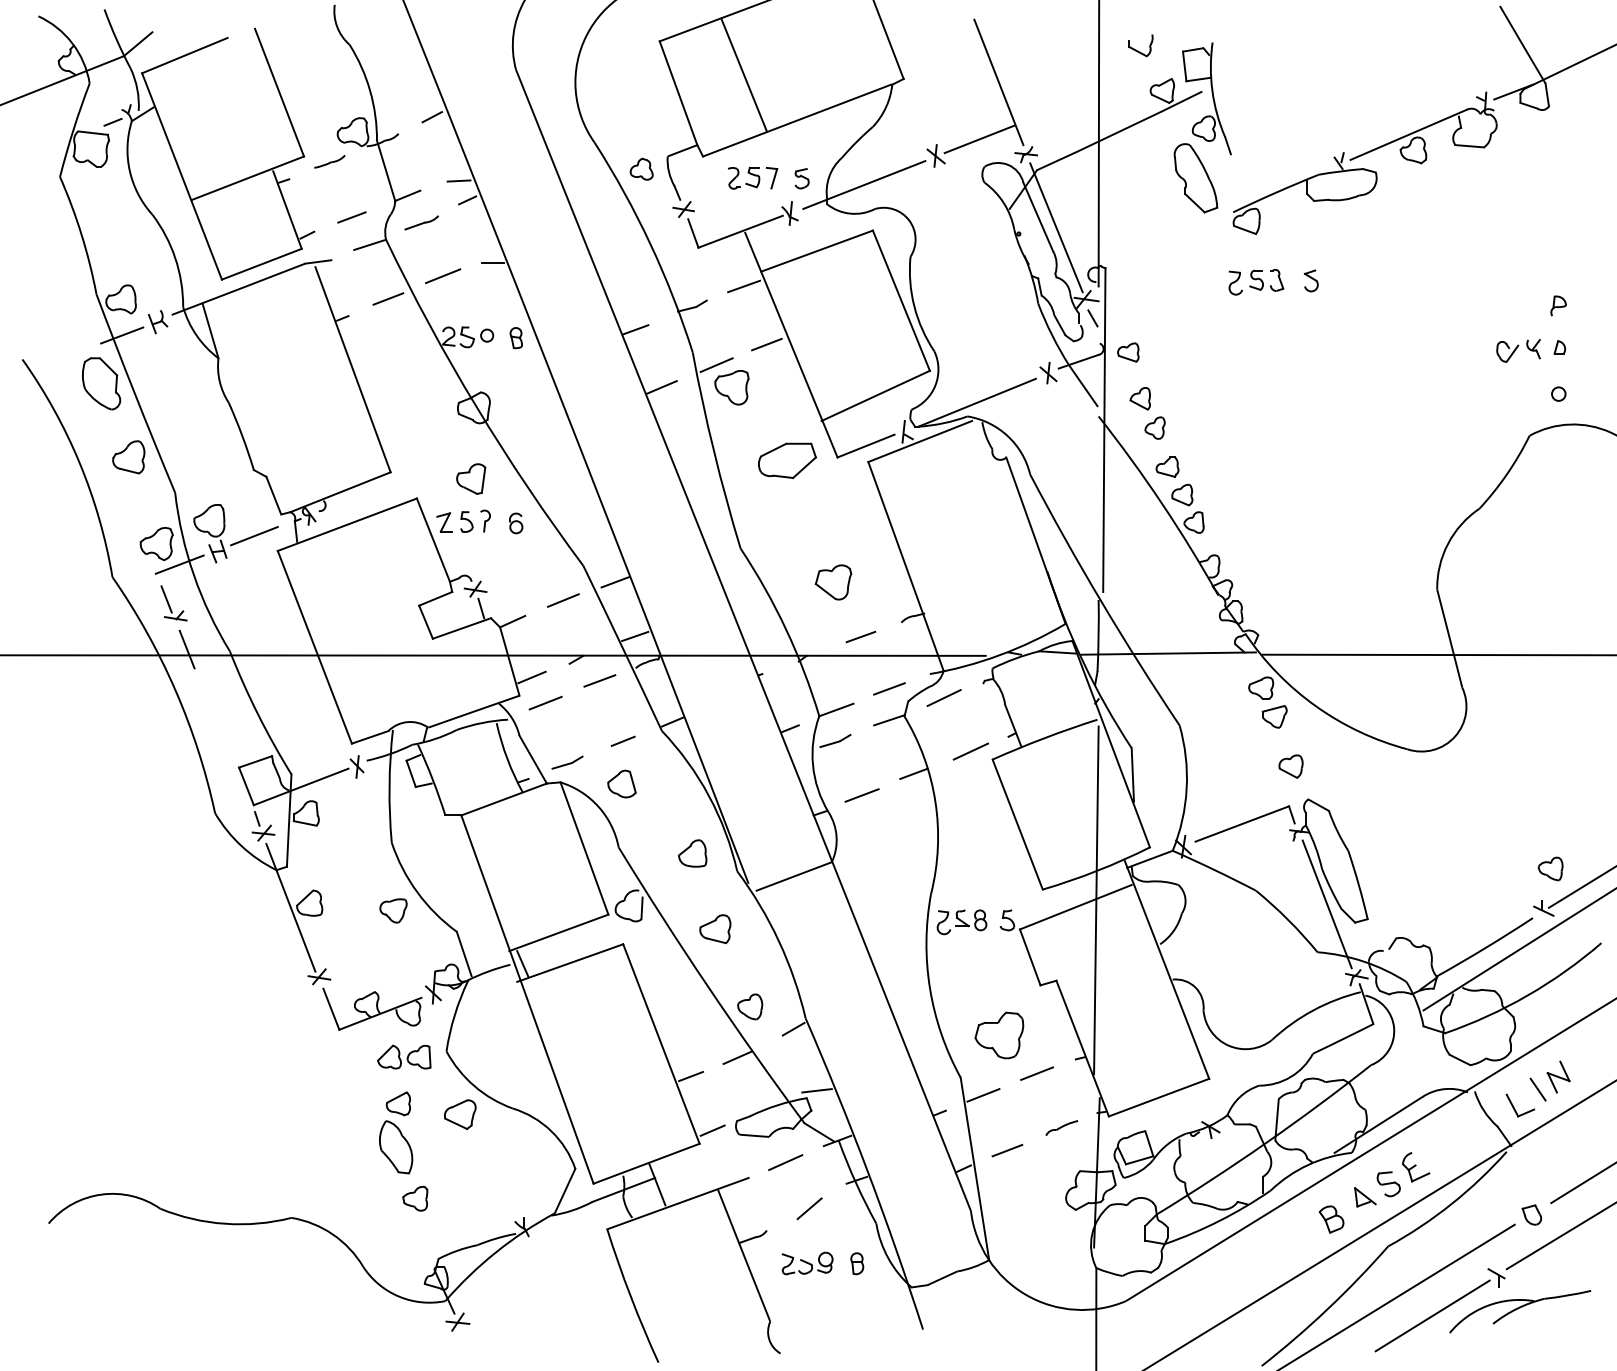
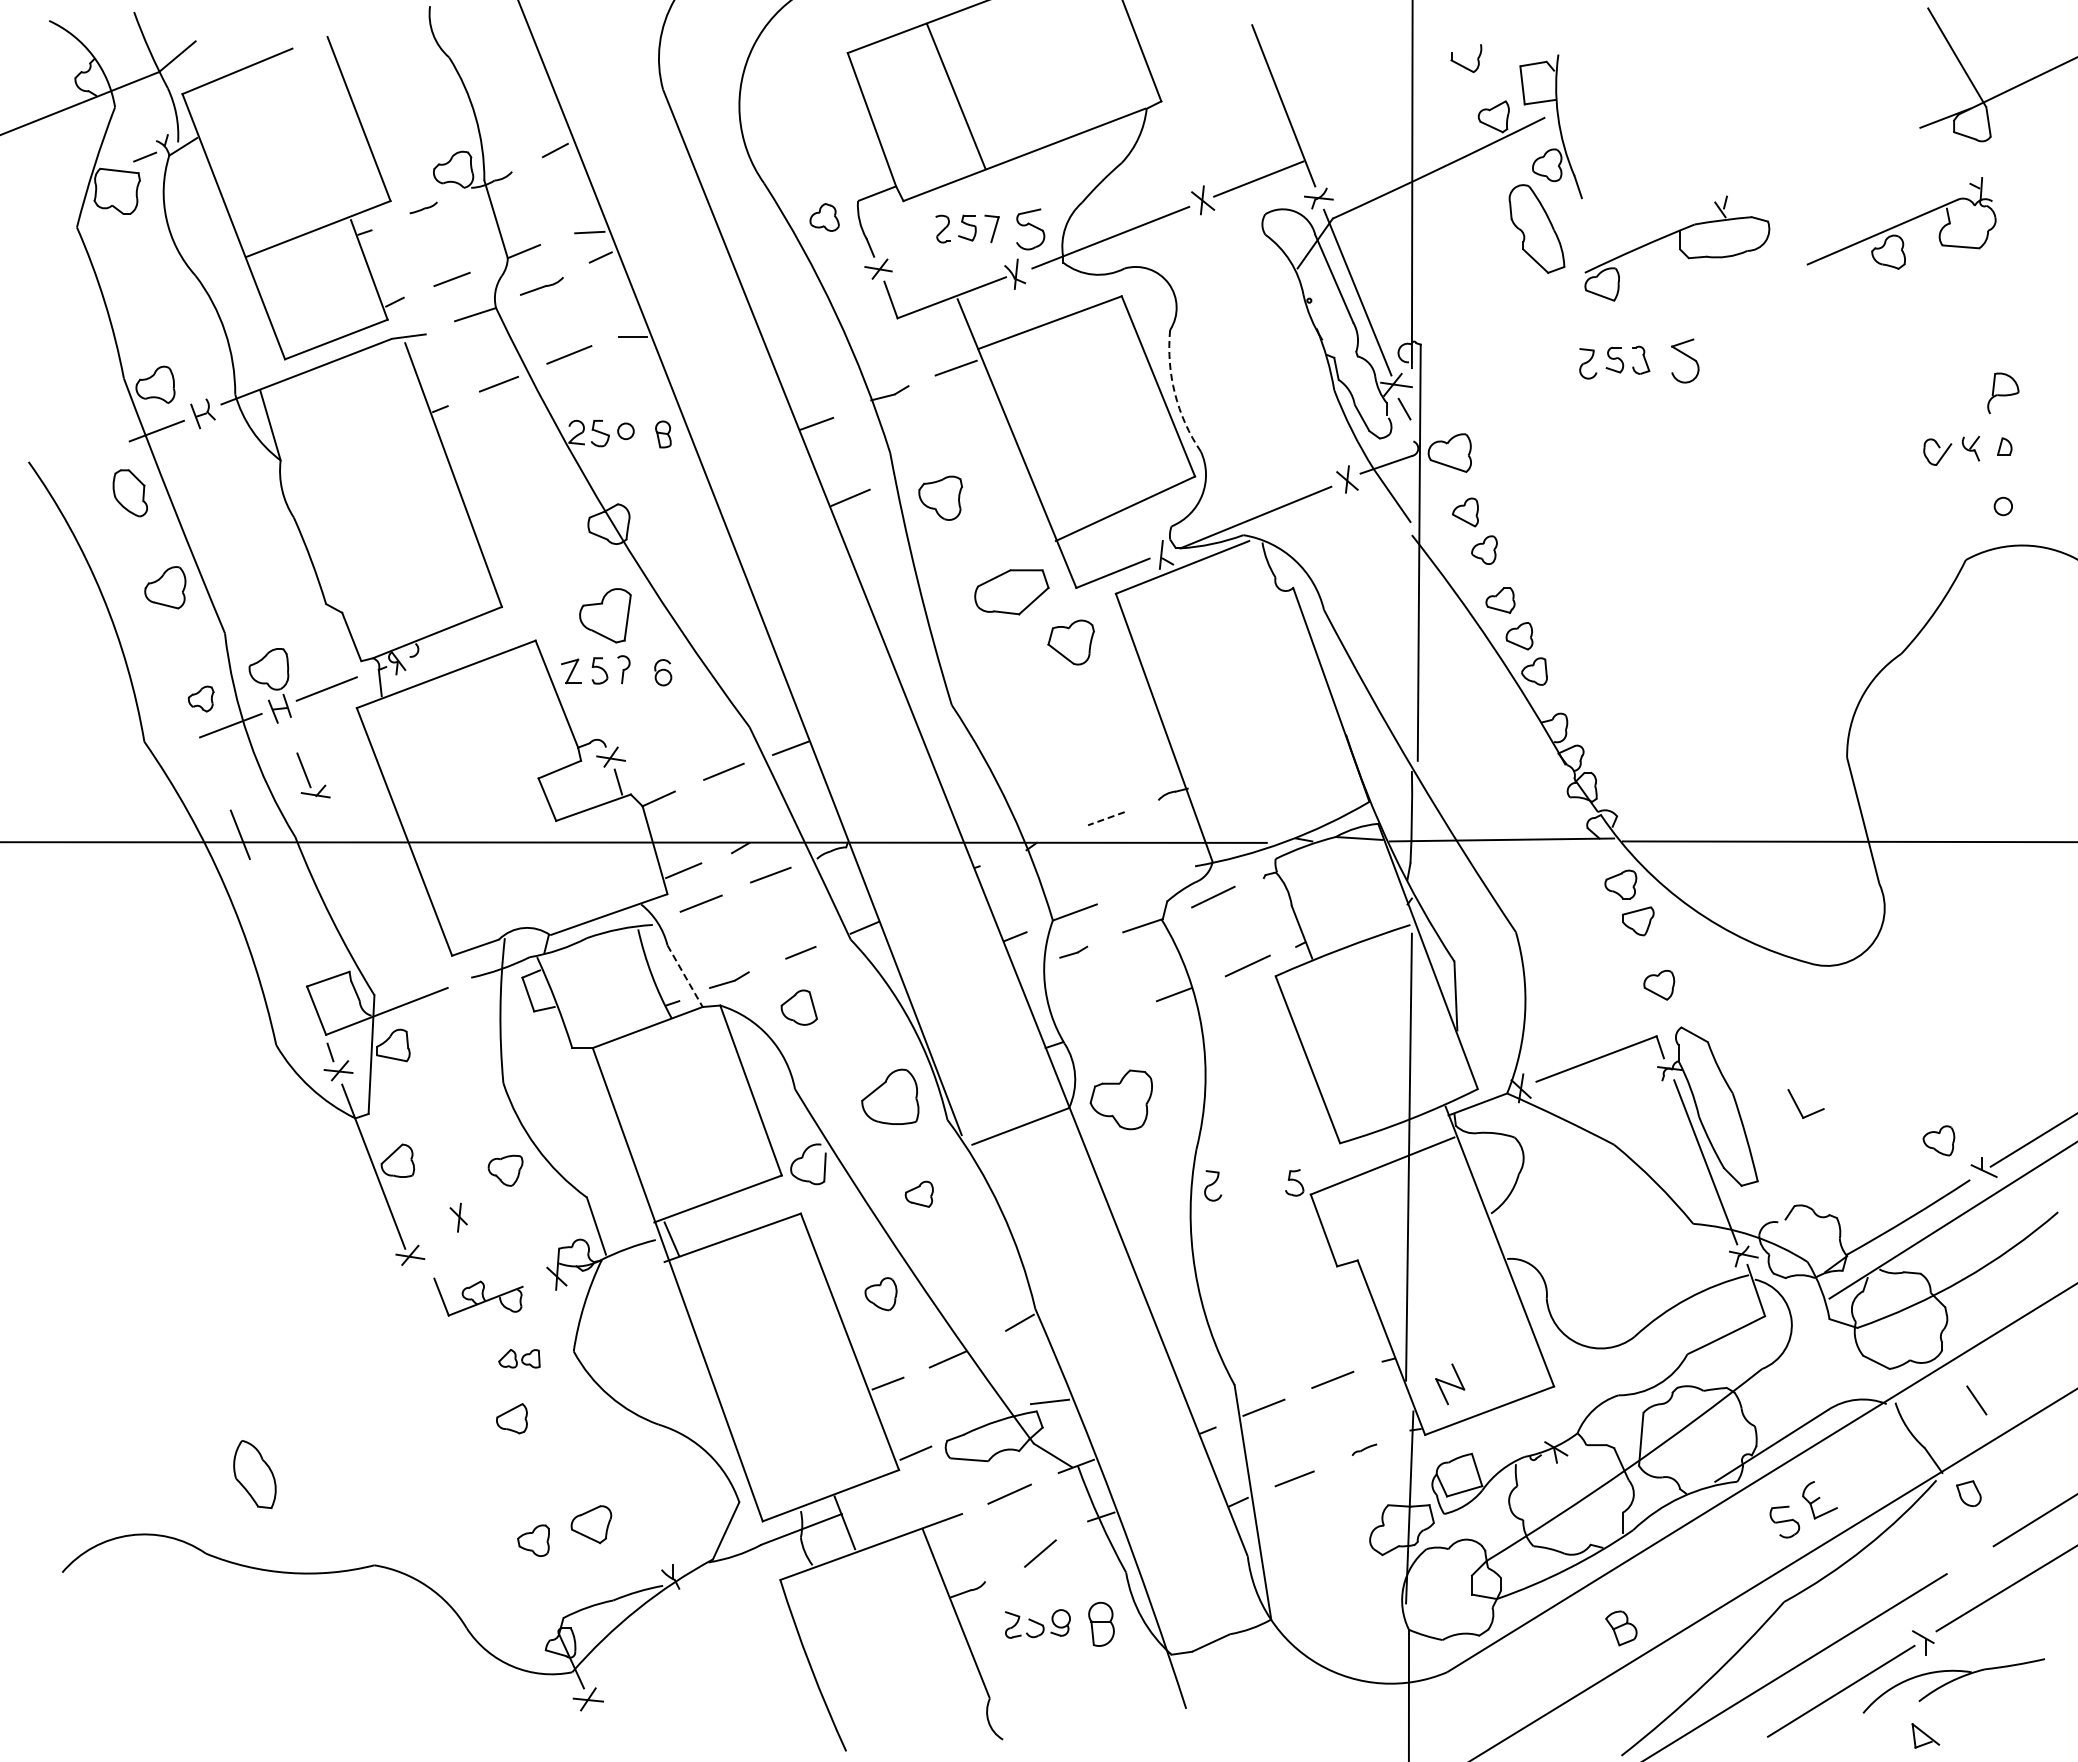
part: (1423, 128) -> (1901, 223), moved
part: (329, 161) -> (423, 207), size x0.7
part: (801, 178) -> (1030, 229), size x1.6
part: (1311, 280) -> (1685, 360), size x1.6
arc: (913, 306) -> (1174, 393), solid -> dashed
part: (1558, 306) -> (2002, 393), size x1.6
line: (766, 344) -> (985, 442), removed
part: (1128, 352) -> (1450, 452), size x1.6
line: (716, 365) -> (920, 469), removed
part: (101, 384) -> (130, 493), size x0.7
part: (471, 478) -> (605, 615), size x1.4
part: (156, 543) -> (200, 698), size x0.6
part: (833, 582) -> (1070, 642), moved
part: (174, 603) -> (313, 775), moved
line: (635, 636) -> (816, 817), removed
line: (860, 636) -> (1105, 818), solid -> dashed
line: (889, 689) -> (1142, 885), removed
part: (835, 740) -> (1073, 951), size x0.7
line: (533, 759) -> (685, 976), solid -> dashed
part: (356, 766) -> (458, 1217), moved
line: (861, 795) -> (1107, 1022), removed
part: (692, 853) -> (889, 1096), size x1.6
part: (1550, 868) -> (1938, 1140), moved
part: (971, 920) -> (1248, 1182), removed
part: (715, 929) -> (919, 1194), size x0.7
part: (749, 1007) -> (880, 1294), moved
part: (372, 1008) -> (478, 1296), size x0.7
part: (998, 1035) -> (1120, 1099), moved
part: (404, 1056) -> (519, 1358), size x0.6
part: (1558, 1077) -> (1450, 1384), moved
part: (1514, 1107) -> (1798, 1106), moved
part: (460, 1114) -> (591, 1524), moved
part: (1061, 1127) -> (1364, 1449), size x0.6
part: (395, 1147) -> (254, 1474), moved
part: (1365, 1197) -> (1925, 1735), moved
part: (1531, 1214) -> (1968, 1493), moved
part: (1331, 1219) -> (1621, 1628), moved
part: (857, 1263) -> (1101, 1623), size x1.6

